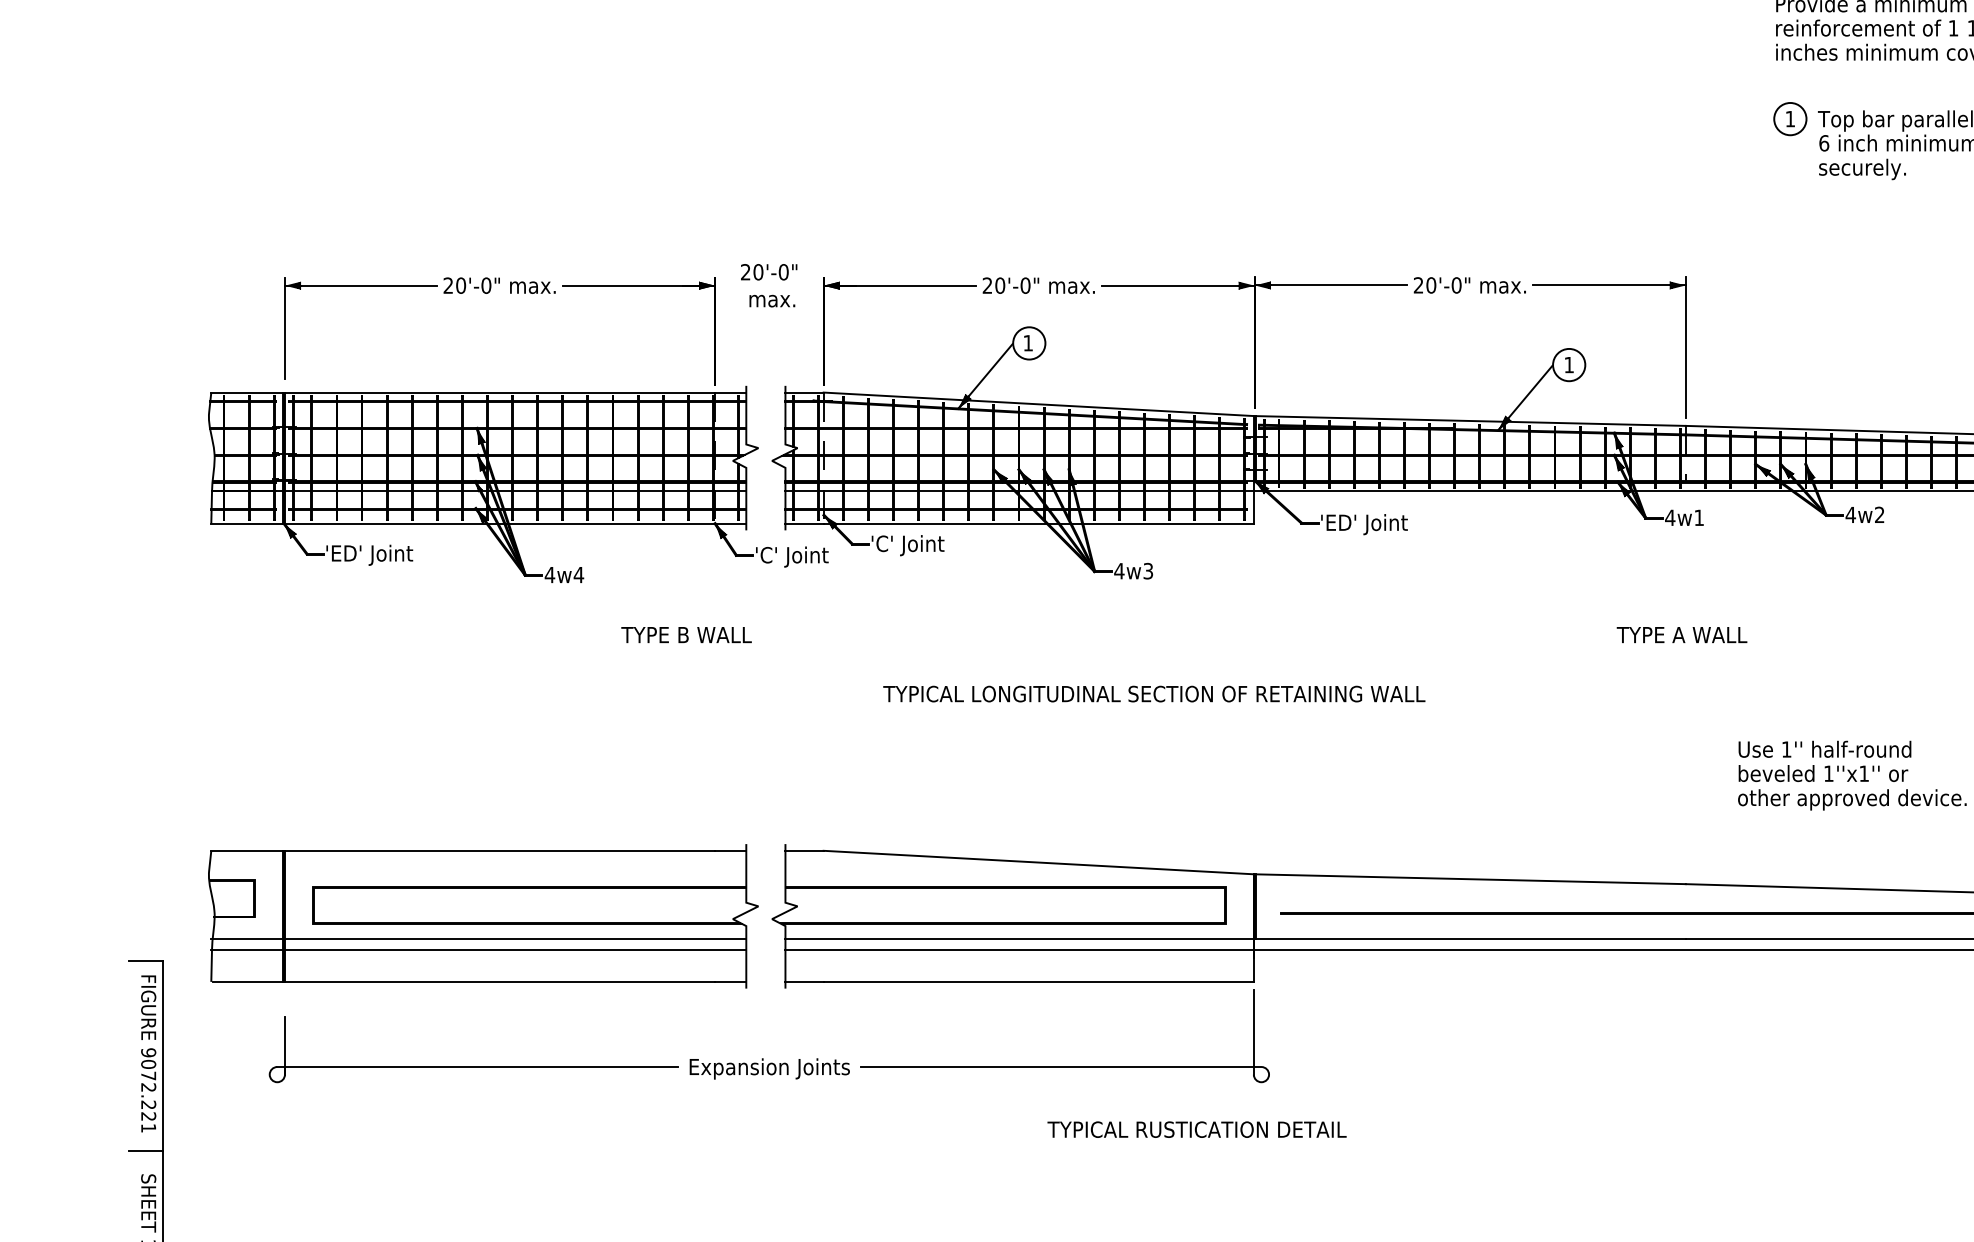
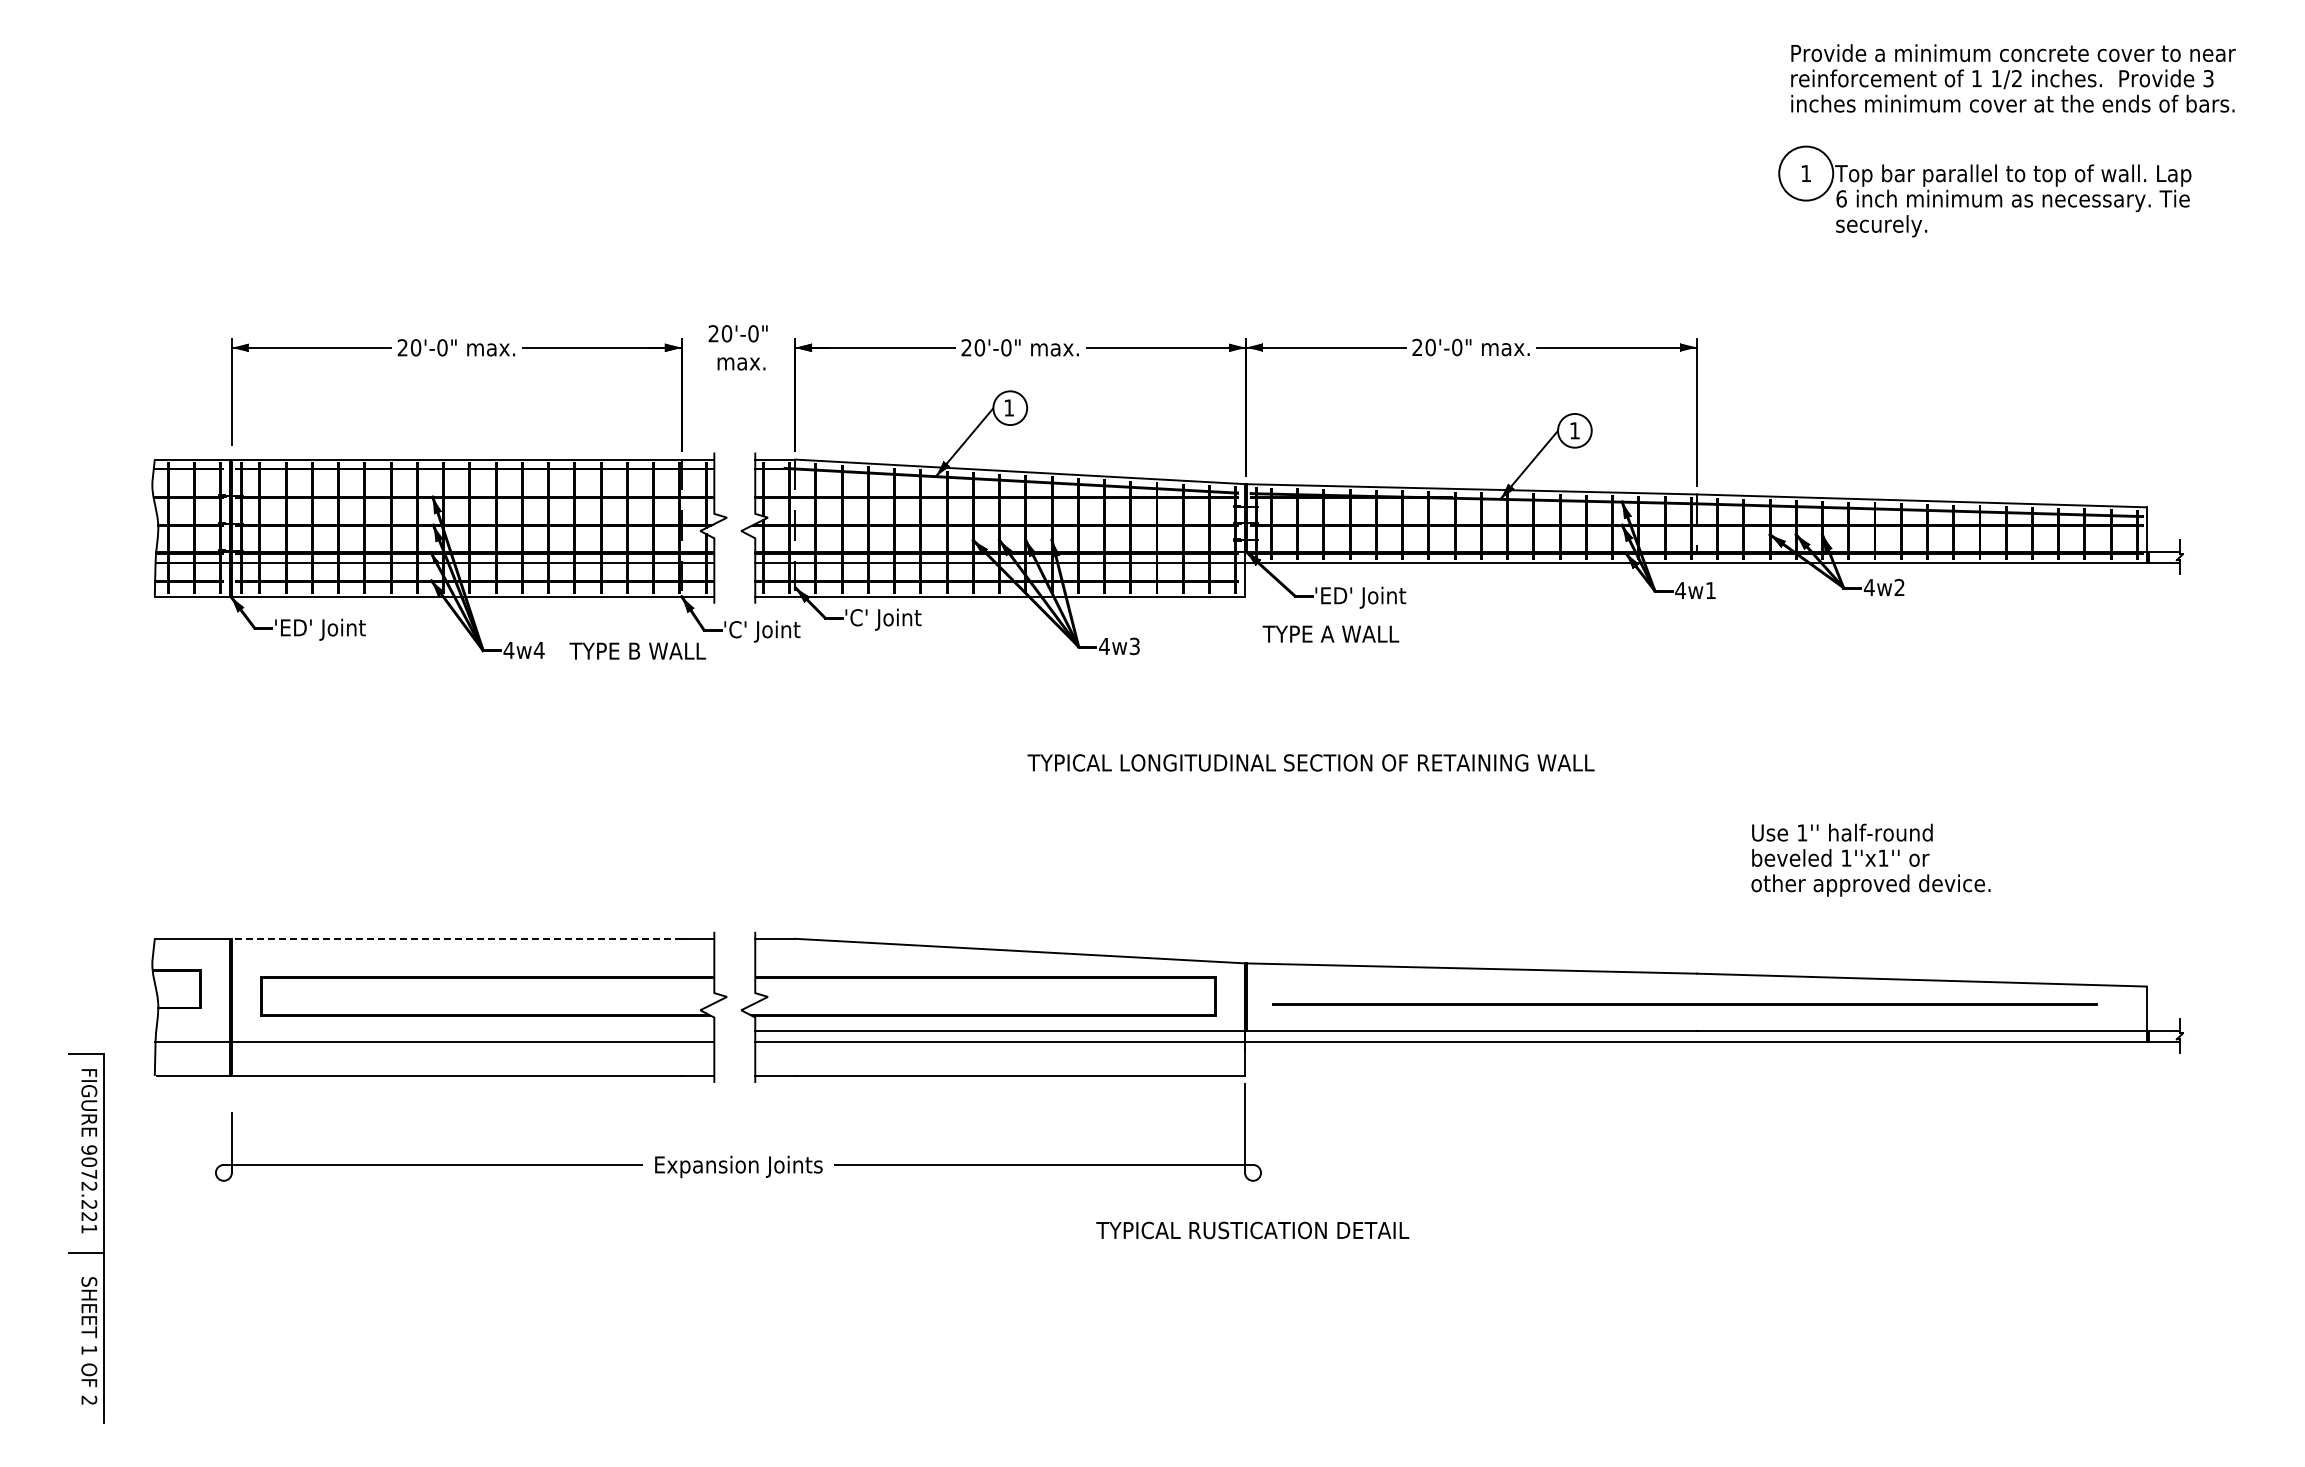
circle: (1790, 119) -> (1806, 173), size x1.6
text: (686, 634) -> (637, 650), moved
text: (1681, 634) -> (1330, 633), moved
text: (1153, 693) -> (1310, 762), moved
line: (499, 850) -> (456, 938), solid -> dashed
line: (478, 938) -> (434, 1030), removed
text: (1196, 1129) -> (1252, 1230), moved

